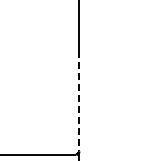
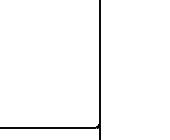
line: (79, 101) -> (100, 66), dashed -> solid

